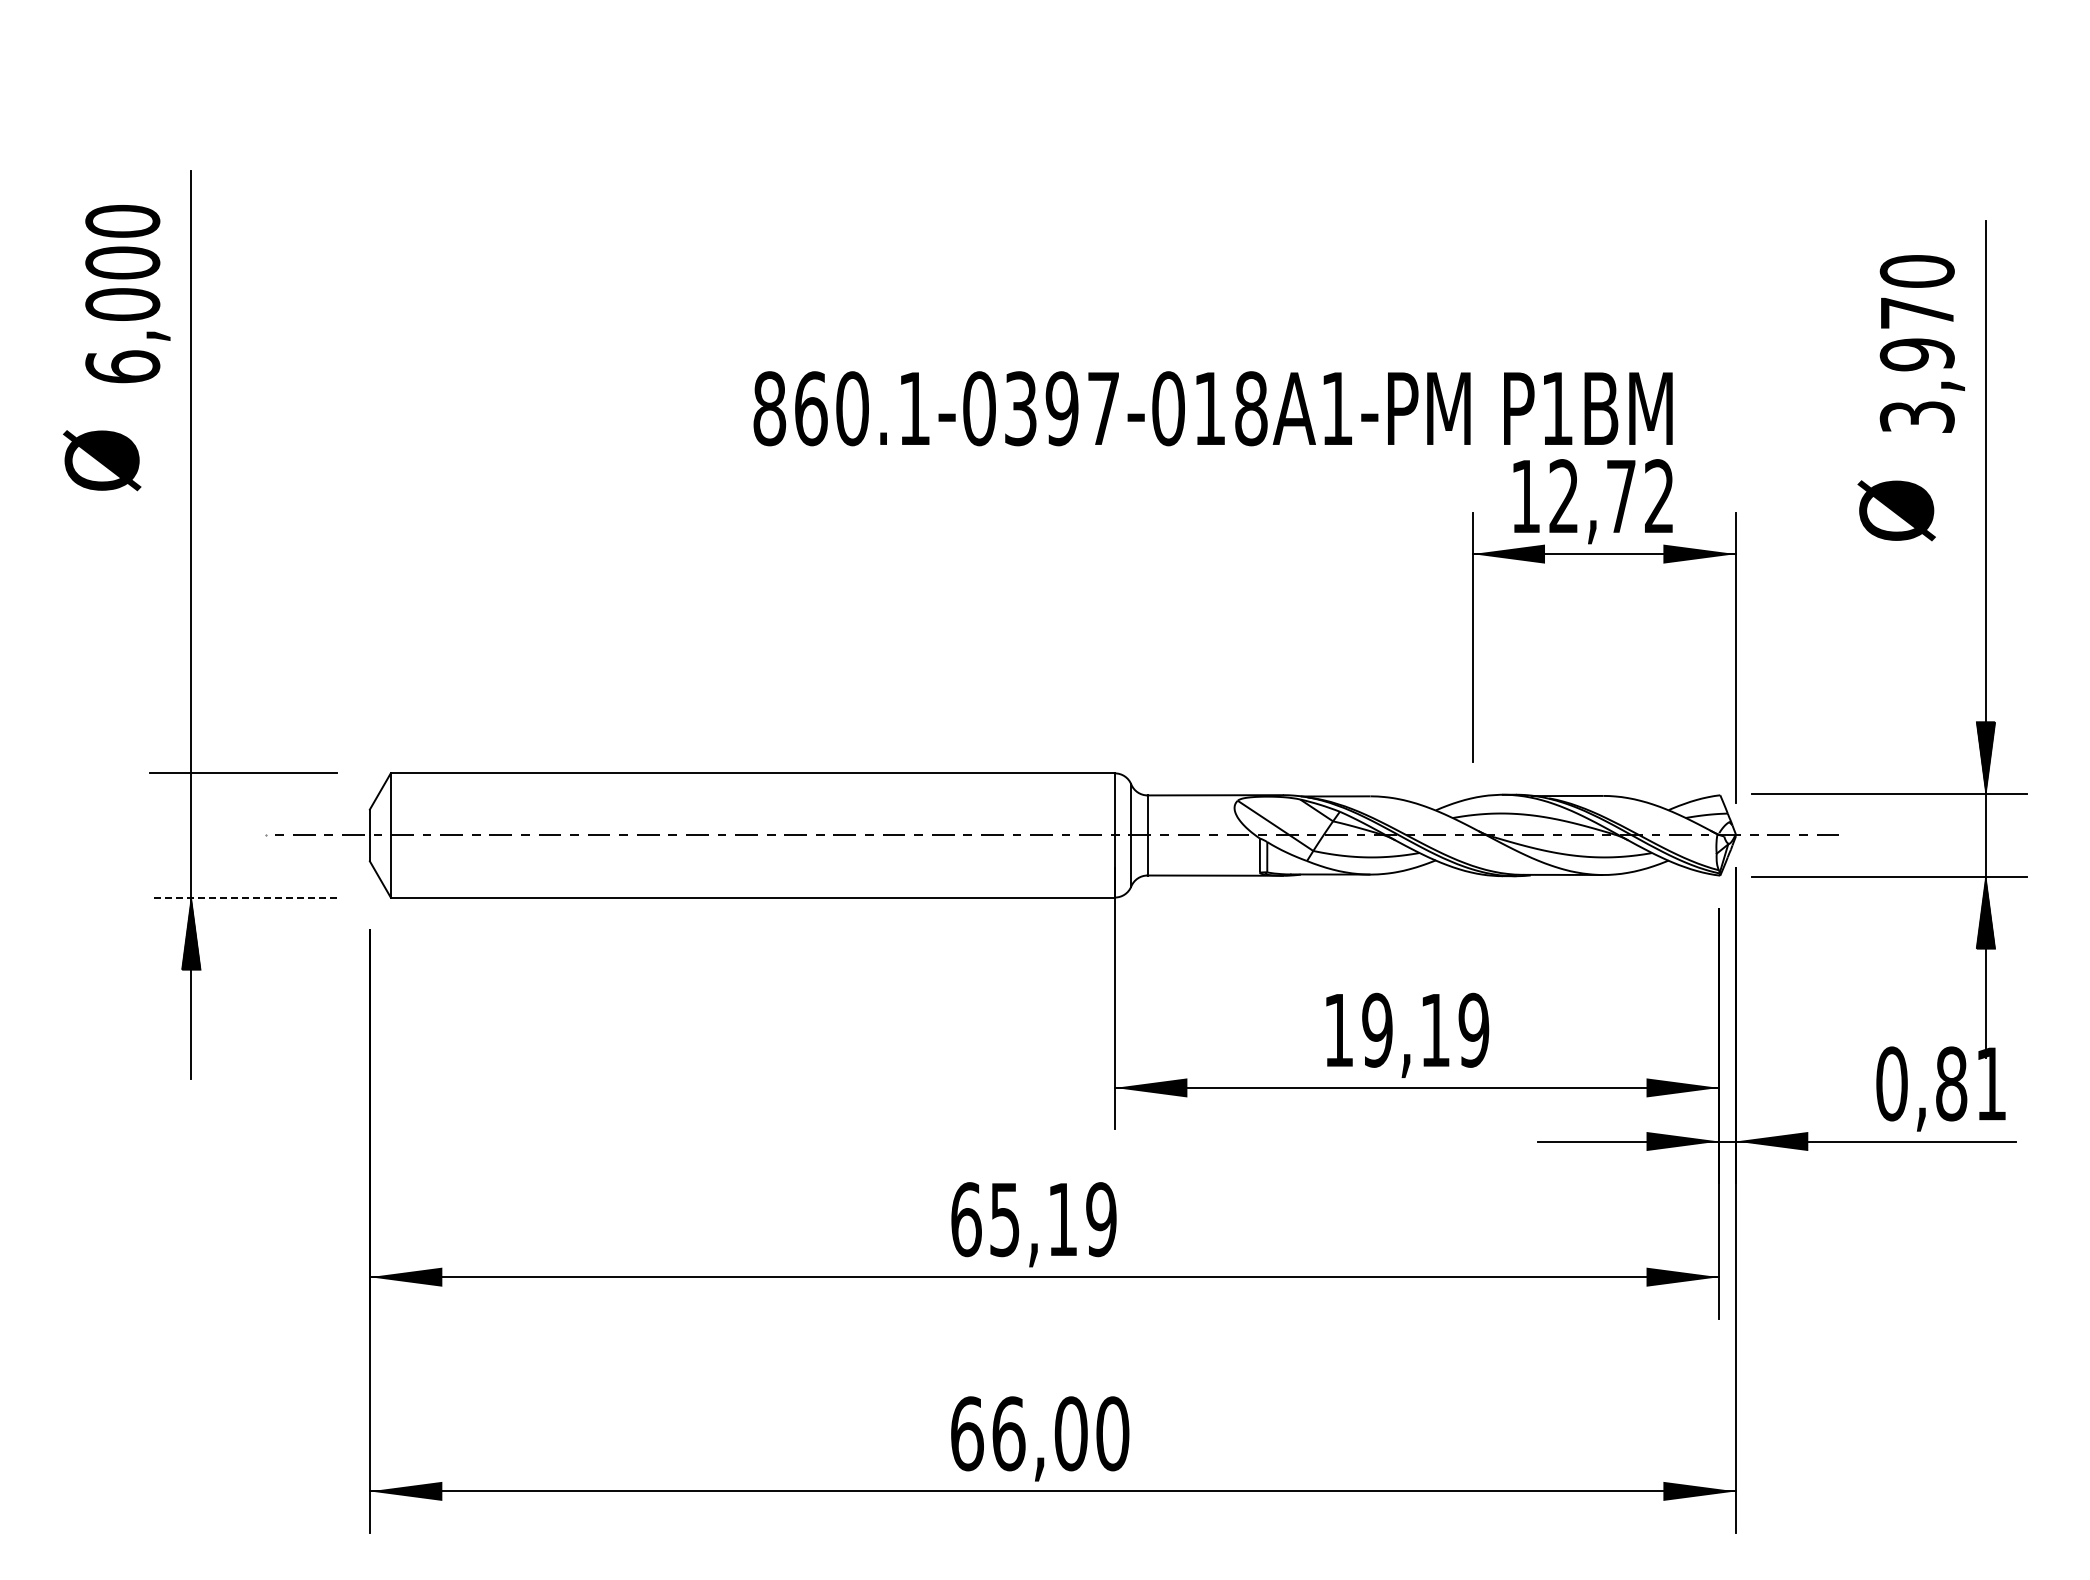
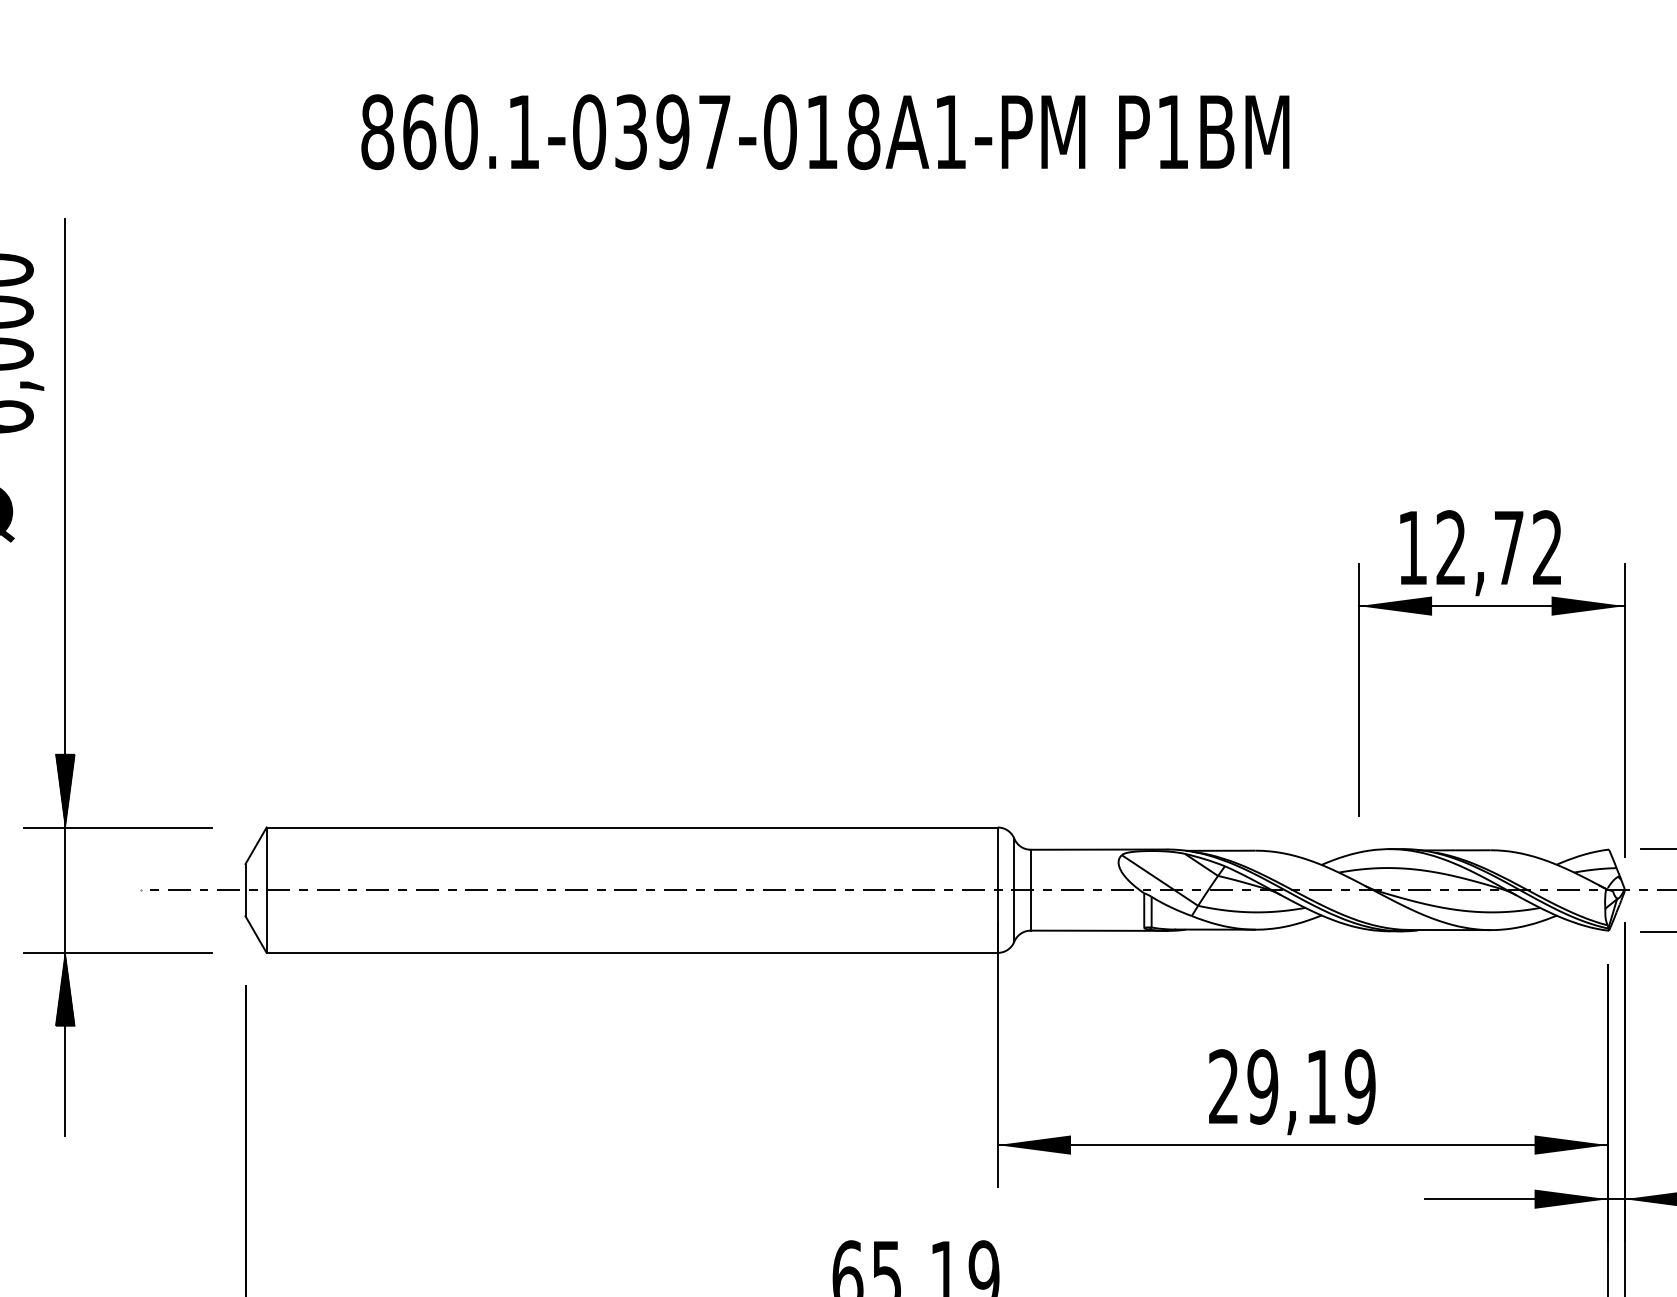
text: (1212, 408) -> (824, 131), moved
hatch: (190, 736) -> (64, 790), added
line: (243, 897) -> (117, 952), dashed -> solid
text: (1338, 1029) -> (1223, 1086), 19,19 -> 29,19

